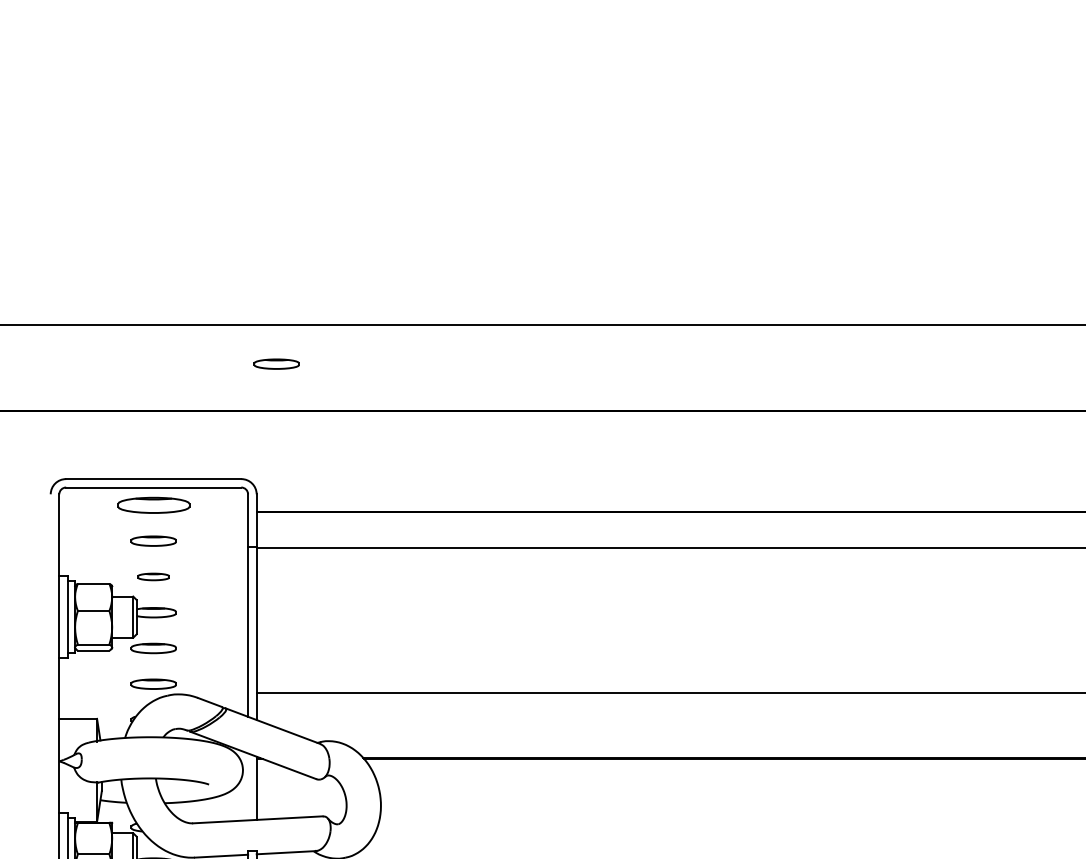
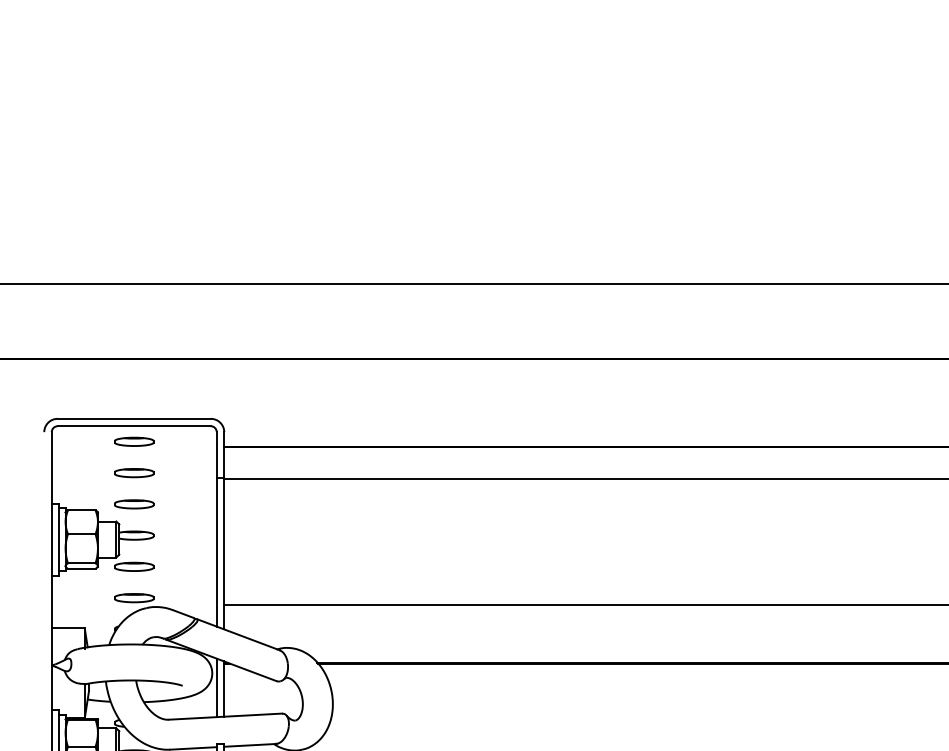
part: (276, 363) -> (241, 317), removed
part: (153, 505) -> (134, 441), size x0.62
part: (153, 576) -> (134, 503), size x1.43
line: (248, 786) -> (217, 687), added

